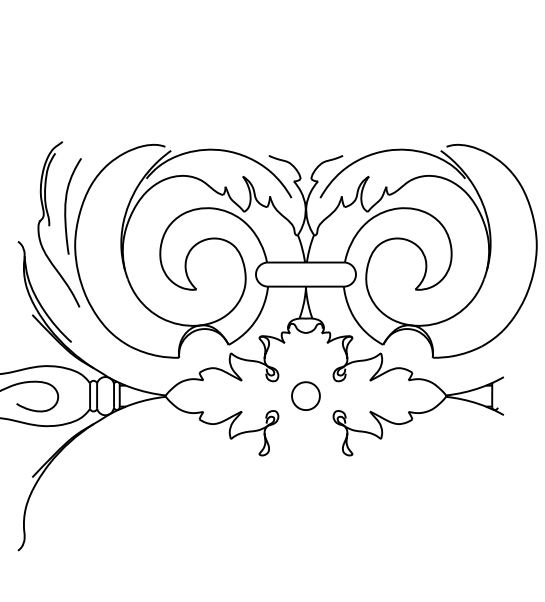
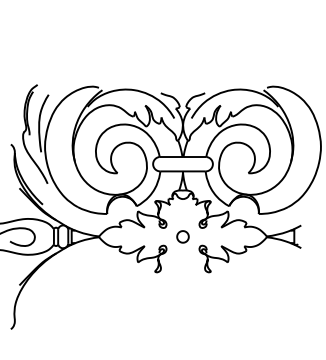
part: (305, 395) -> (182, 236), size x0.7

